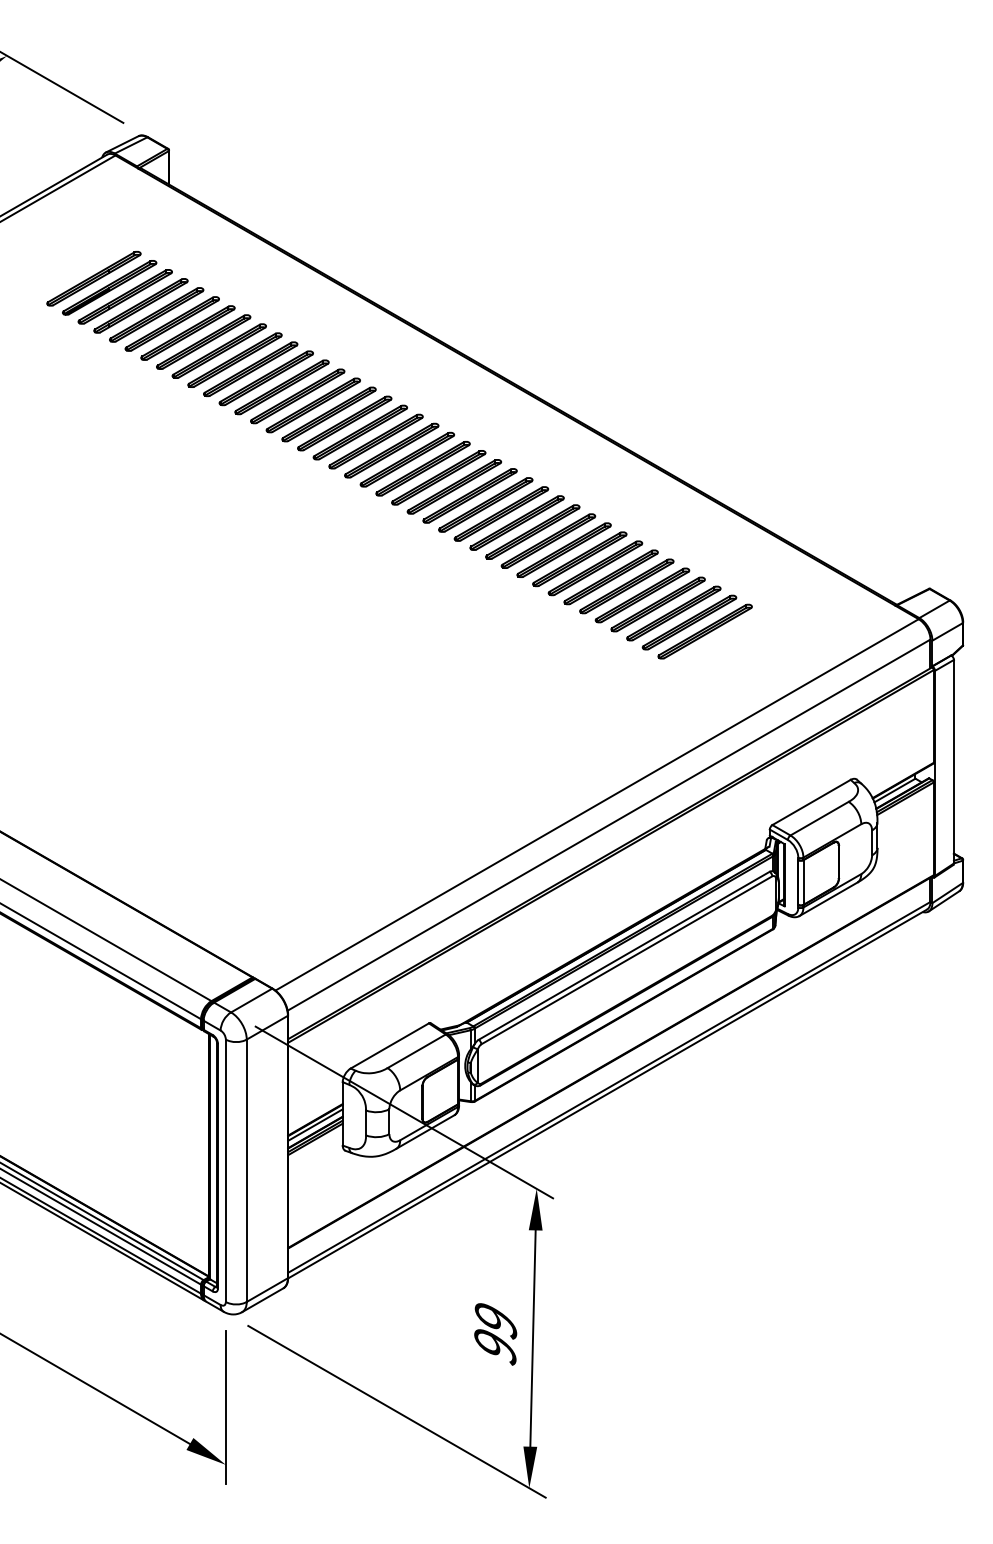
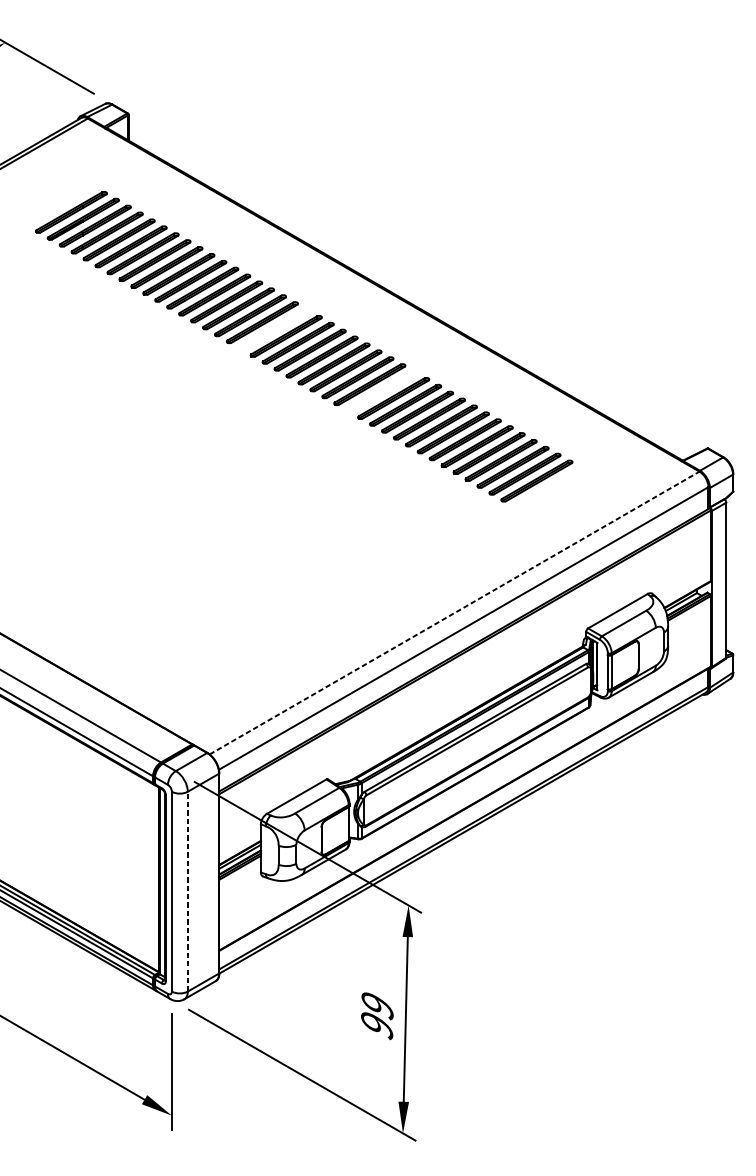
part: (359, 432) -> (273, 329), removed
part: (501, 513) -> (381, 391), removed
line: (597, 804) -> (454, 612), solid -> dashed
line: (246, 1170) -> (187, 891), solid -> dashed

